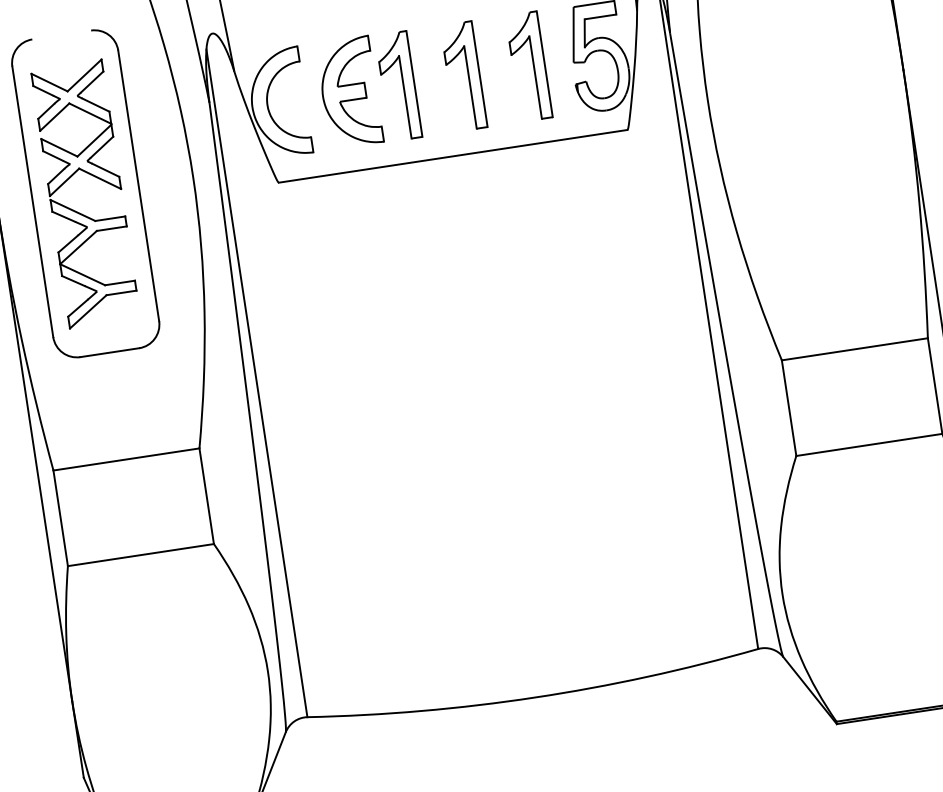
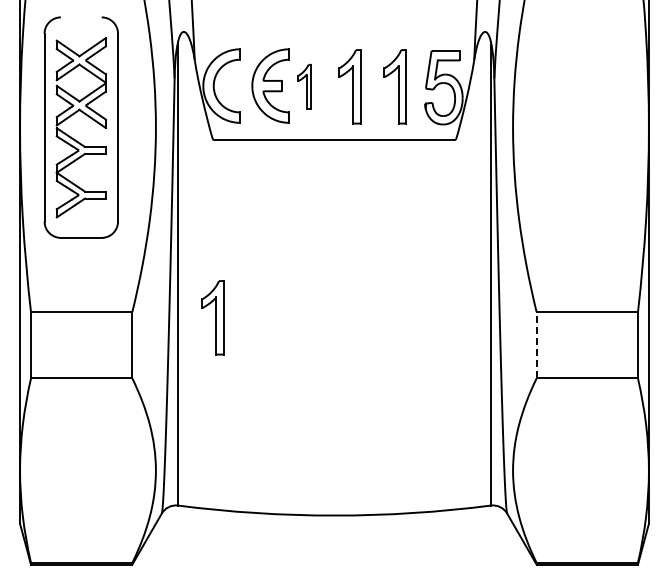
part: (398, 85) -> (304, 86), size x0.6
line: (788, 407) -> (536, 344), solid -> dashed
part: (316, 438) -> (212, 317), added

